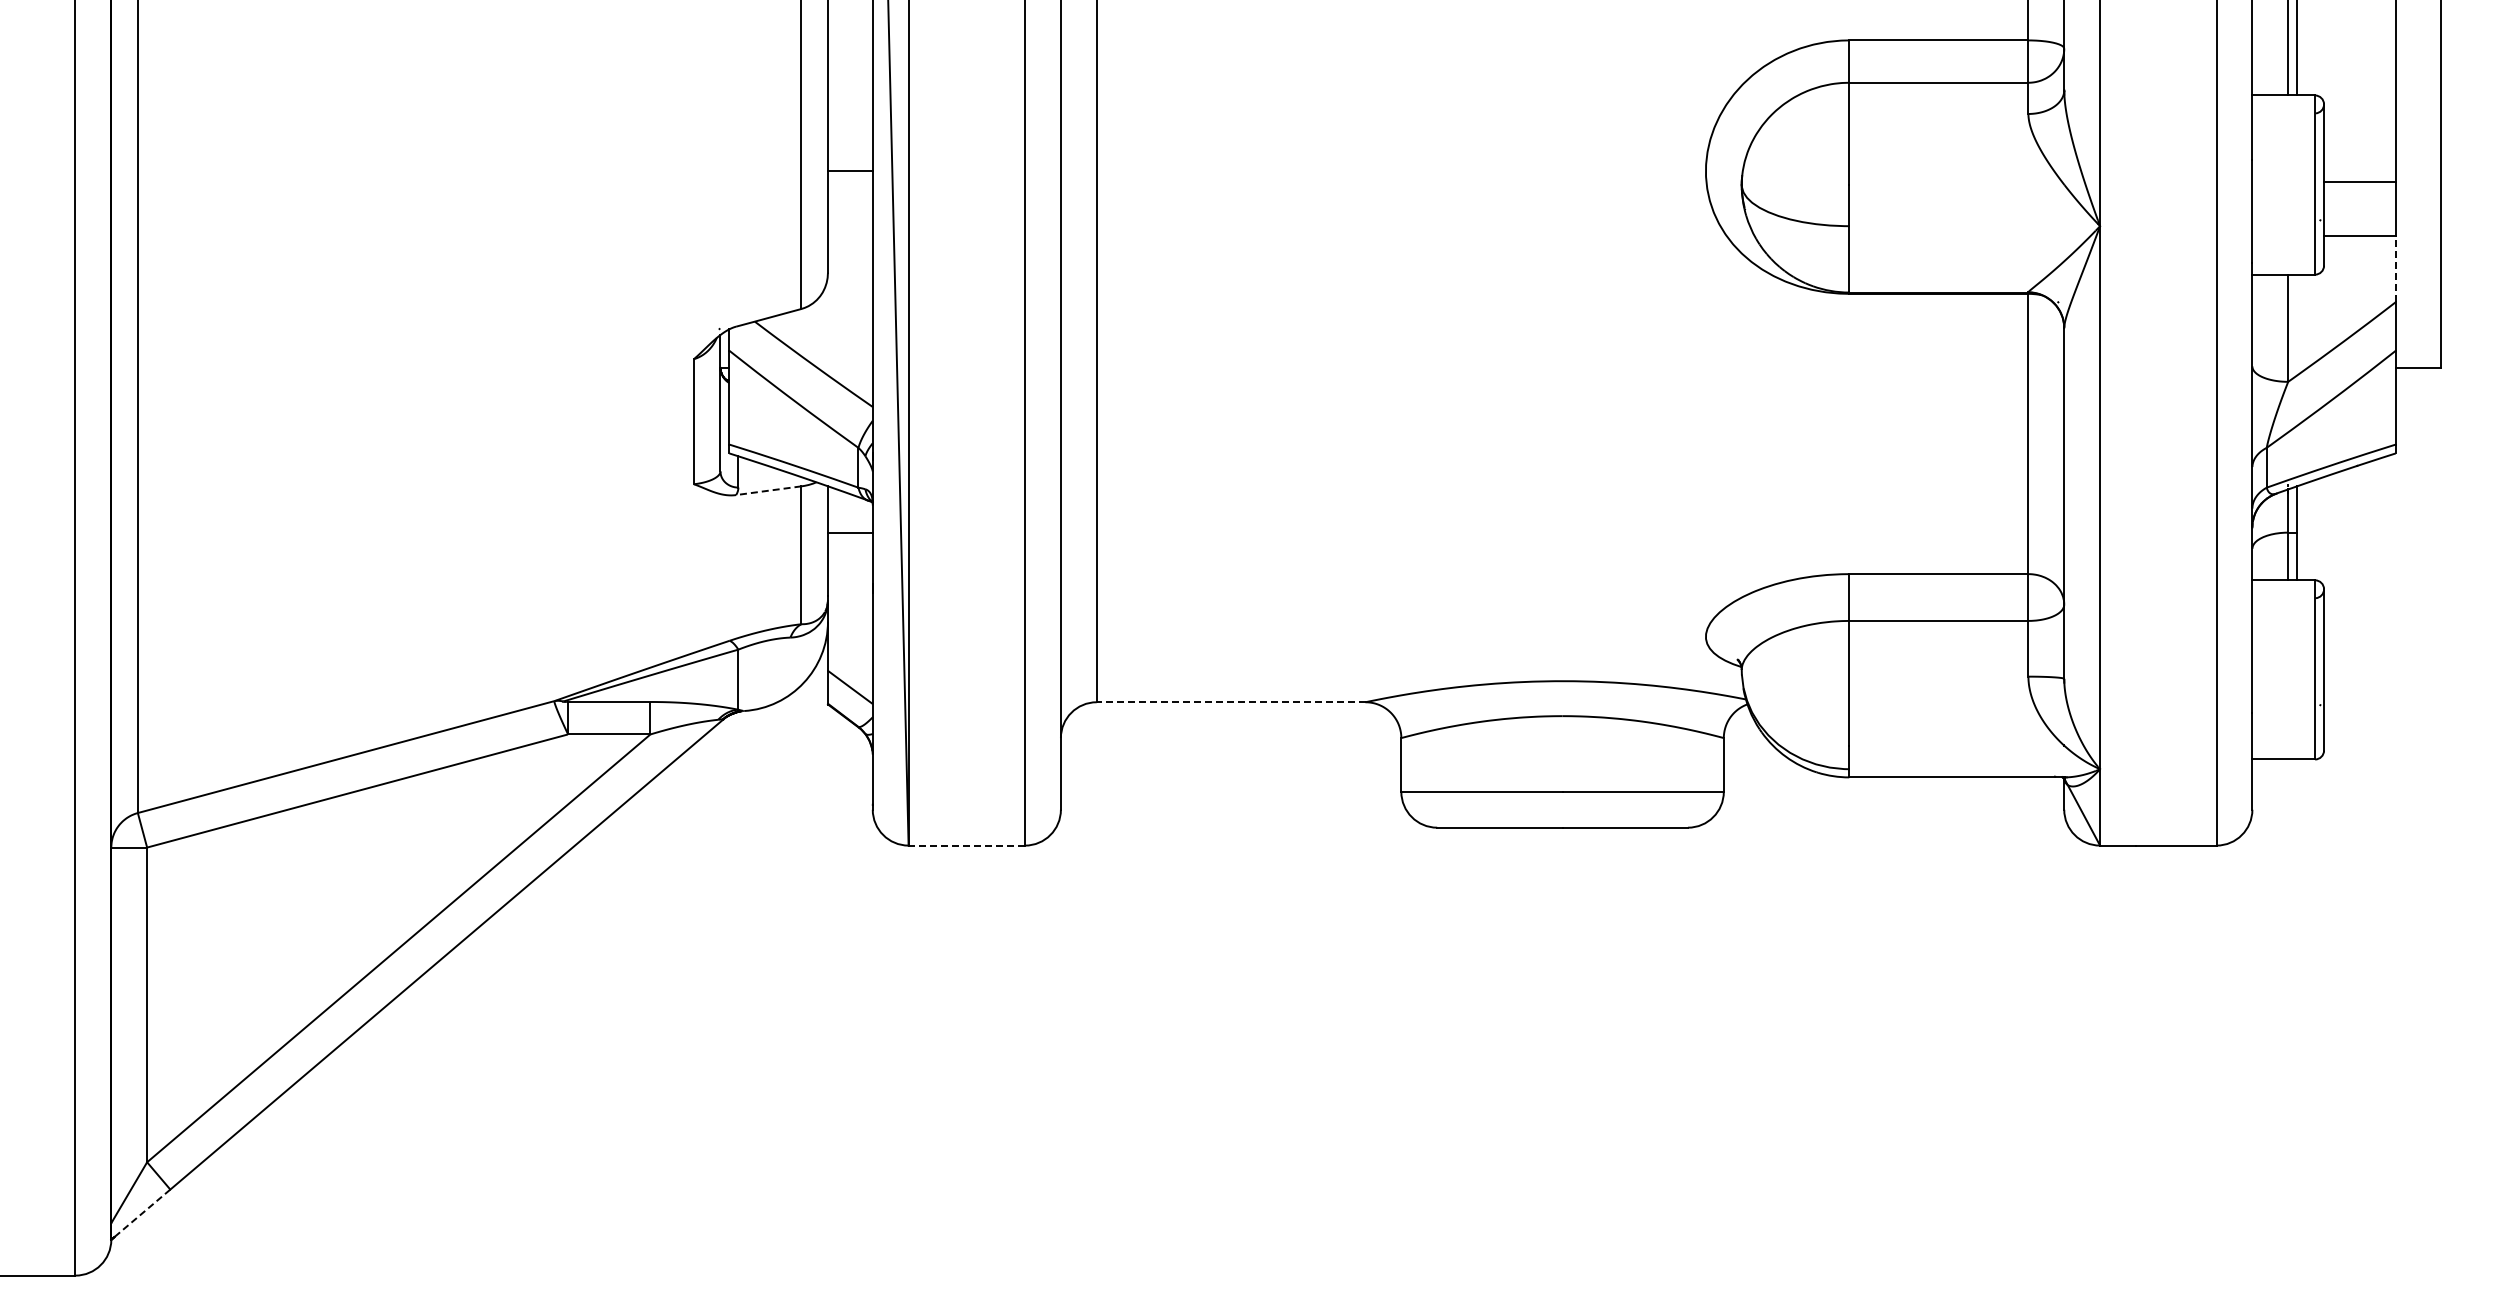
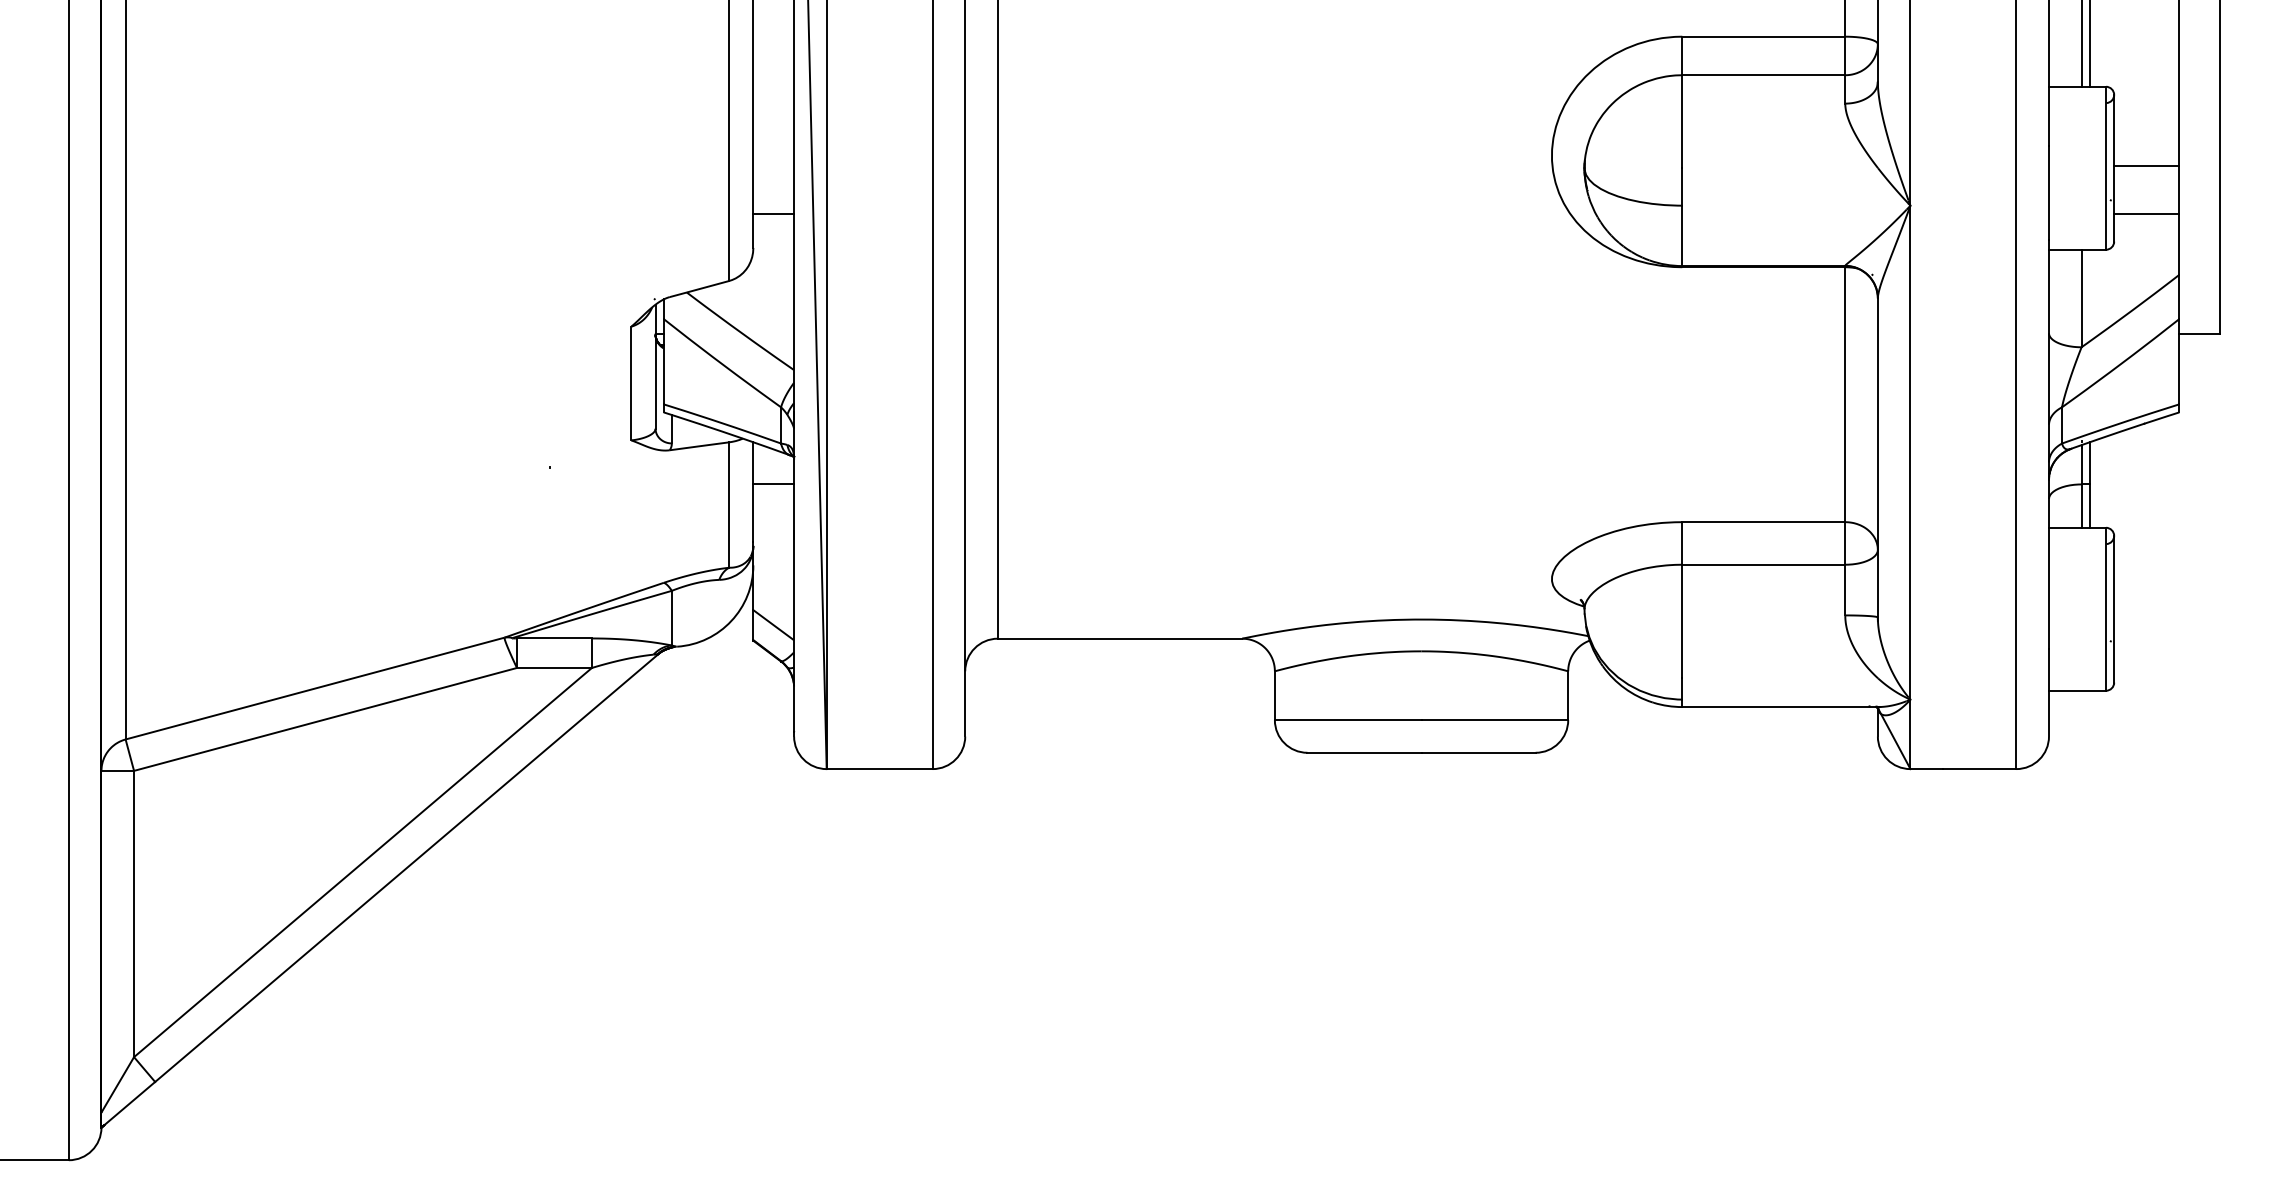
line: (849, 170) -> (772, 214), moved
line: (2395, 268) -> (2179, 244), dashed -> solid
line: (768, 490) -> (699, 446), dashed -> solid
line: (1230, 702) -> (1119, 638), dashed -> solid
line: (966, 845) -> (879, 769), dashed -> solid
line: (142, 1213) -> (129, 1103), dashed -> solid

